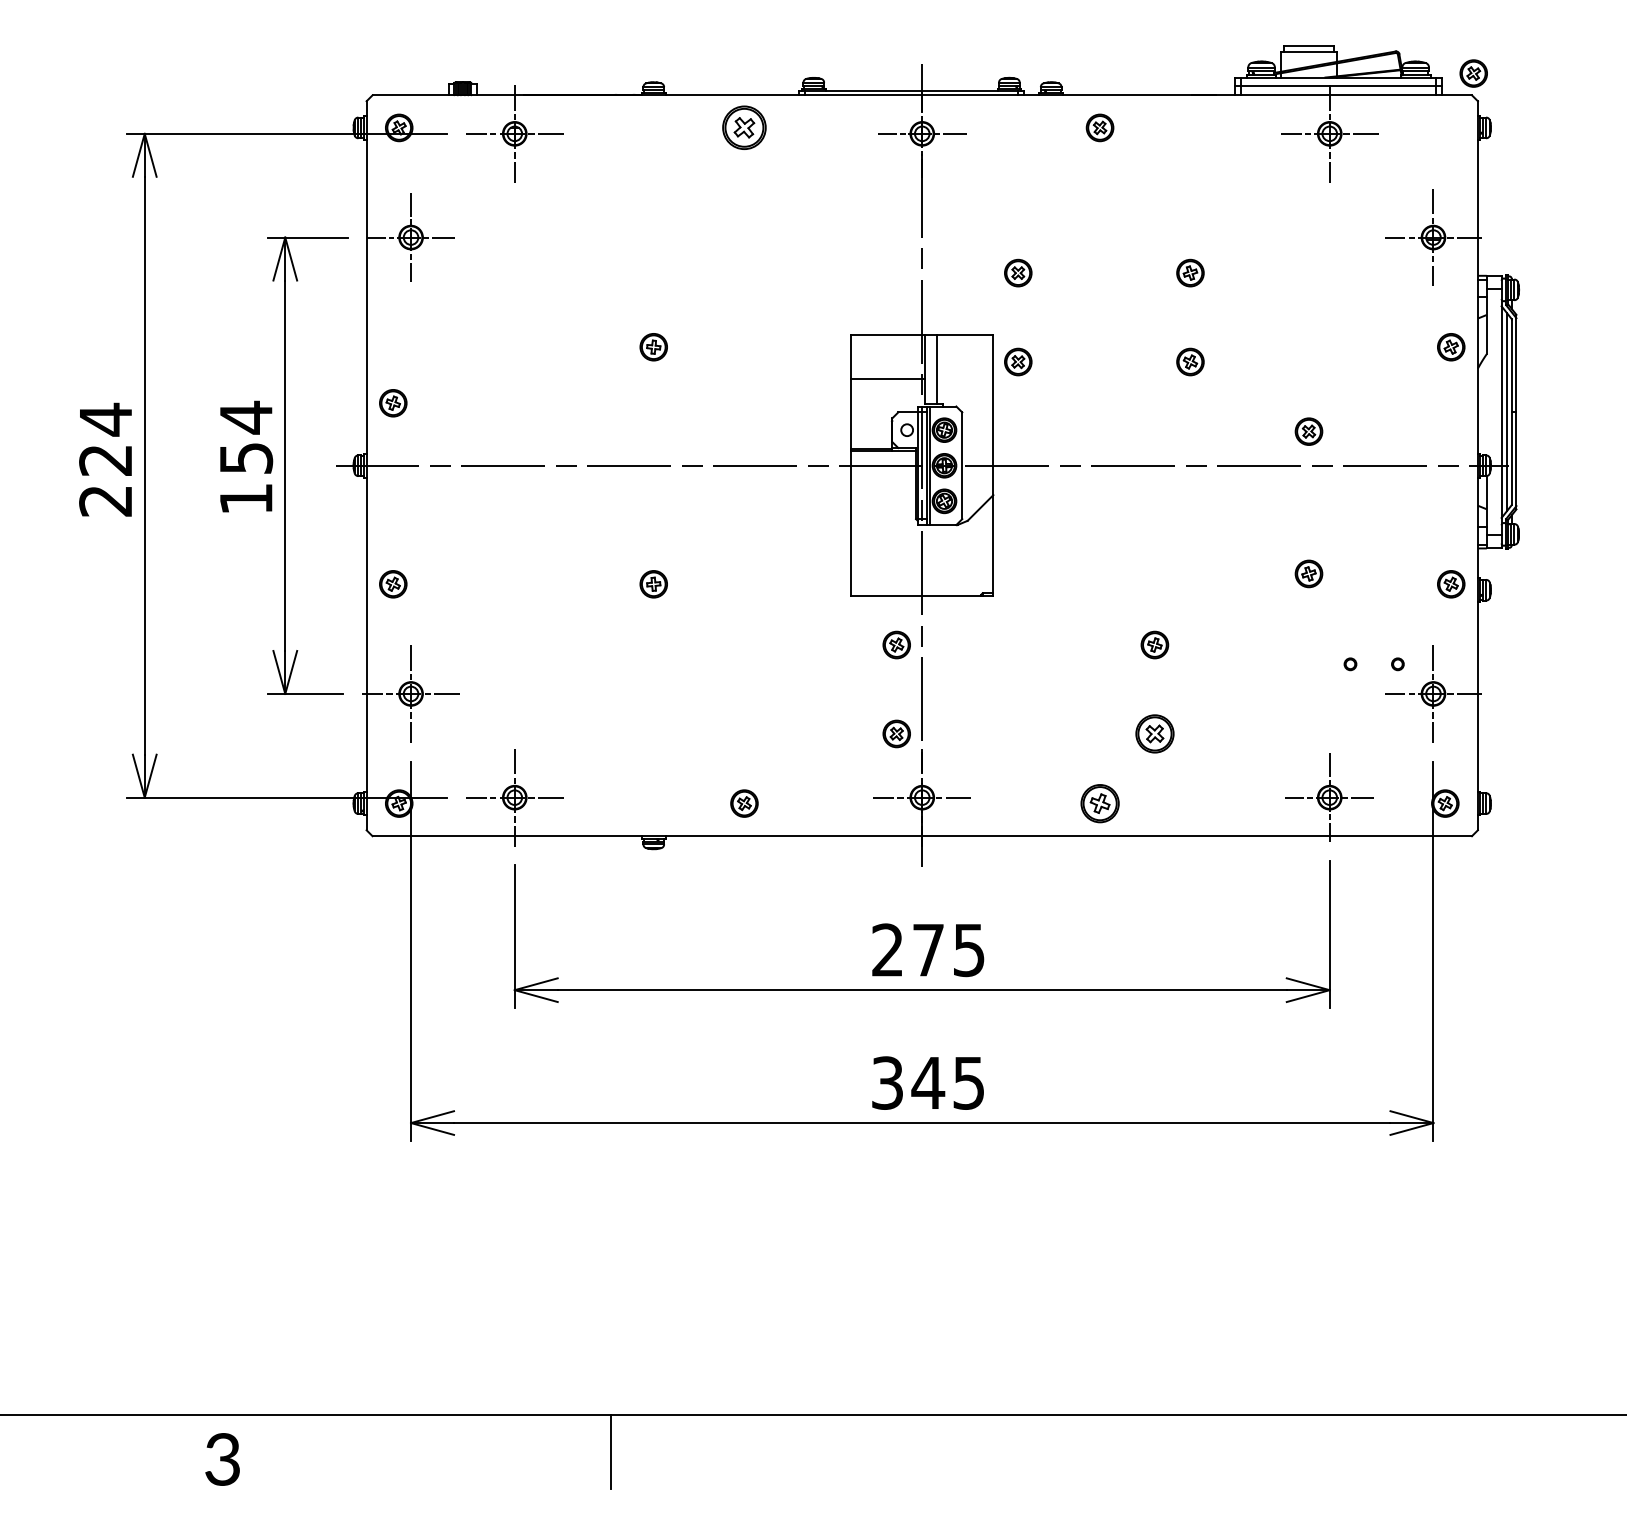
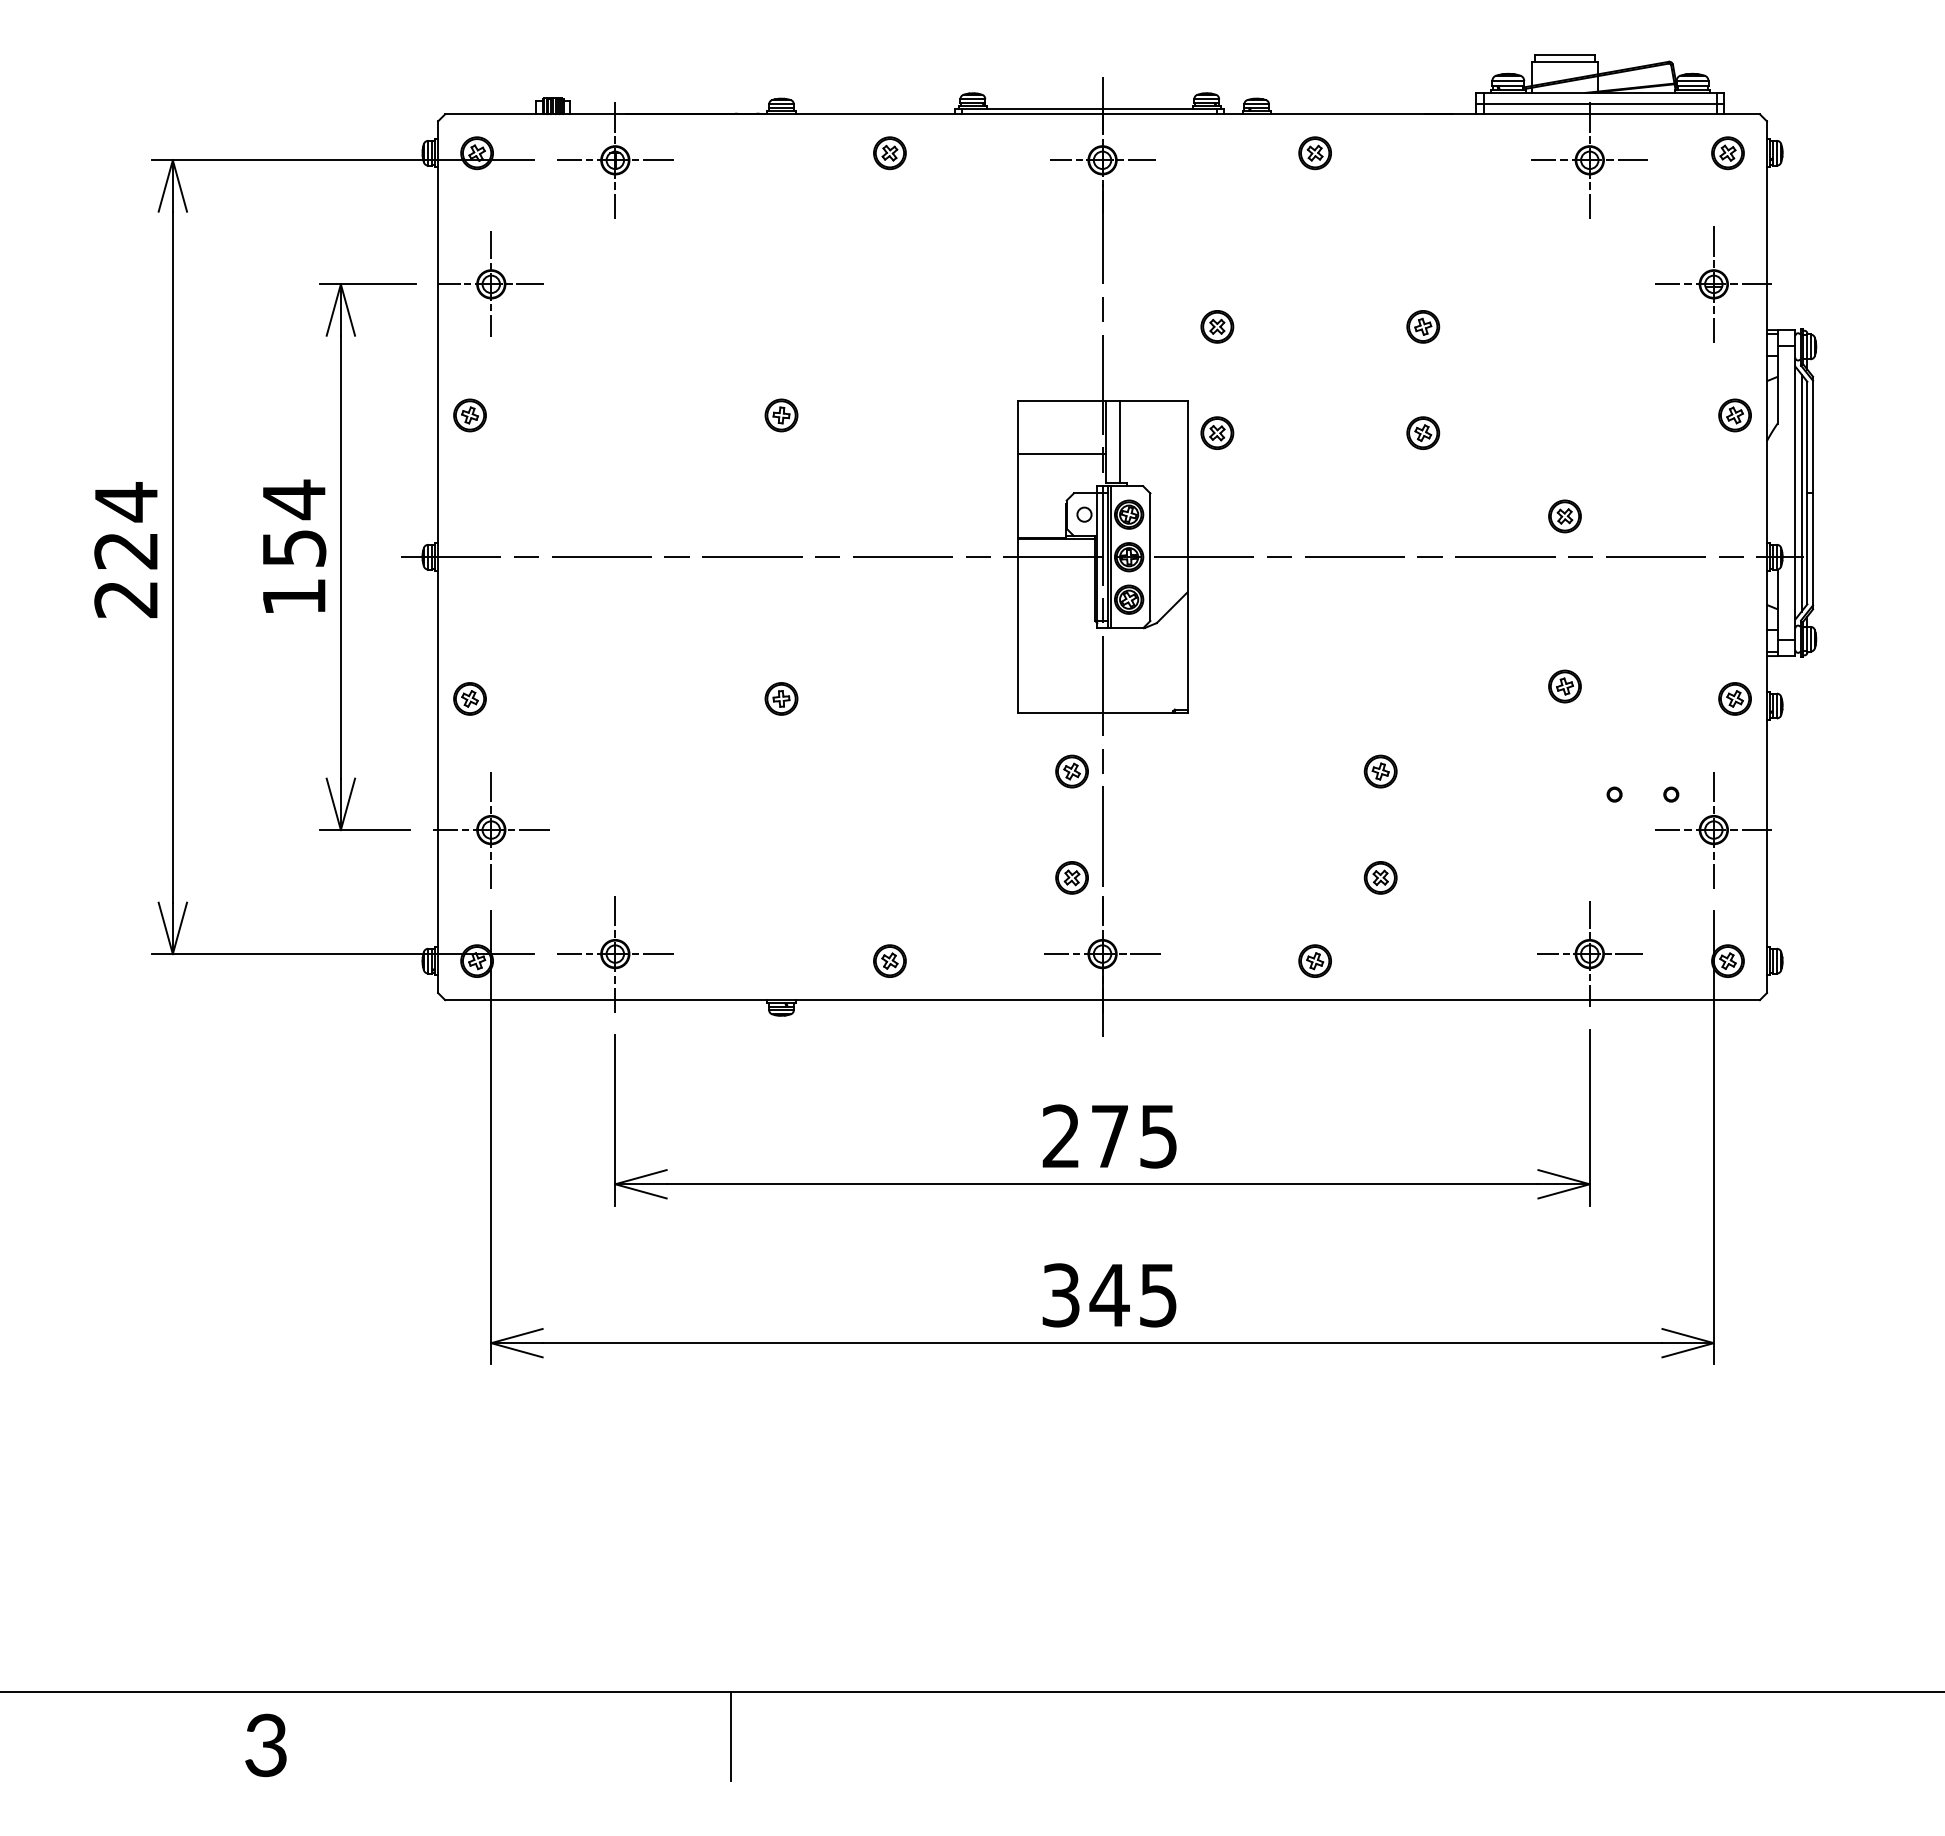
part: (1473, 73) -> (1727, 153), moved
part: (744, 128) -> (889, 153), size x0.62
part: (392, 403) -> (469, 415), moved
part: (1154, 733) -> (1380, 877), size x0.71
part: (1099, 803) -> (1314, 960), size x0.71

